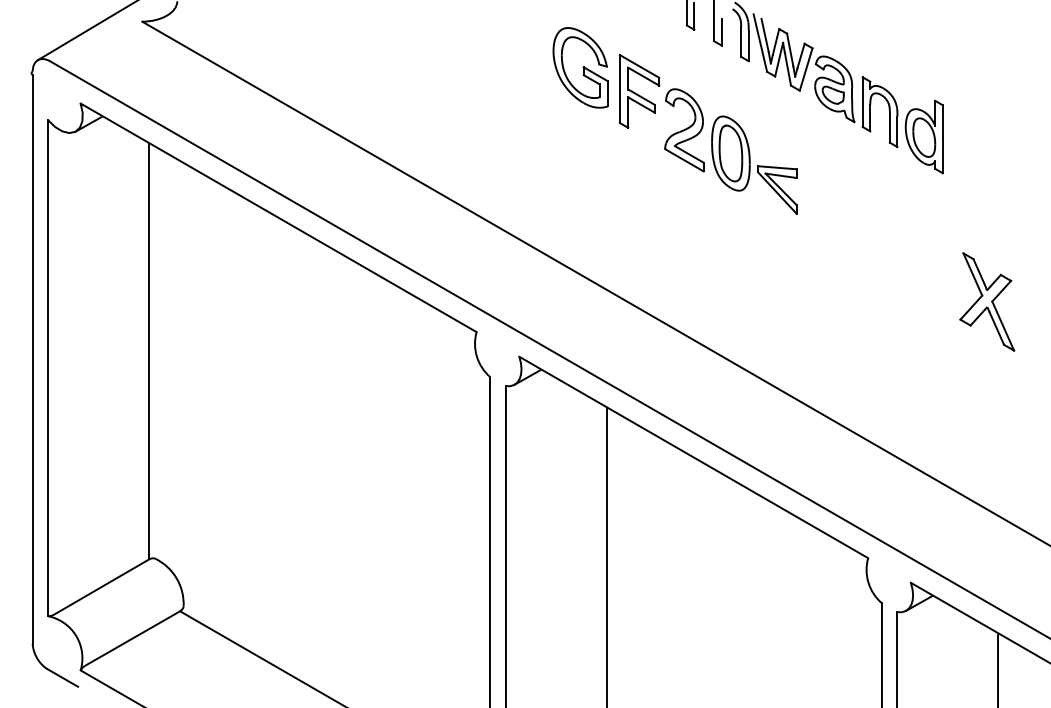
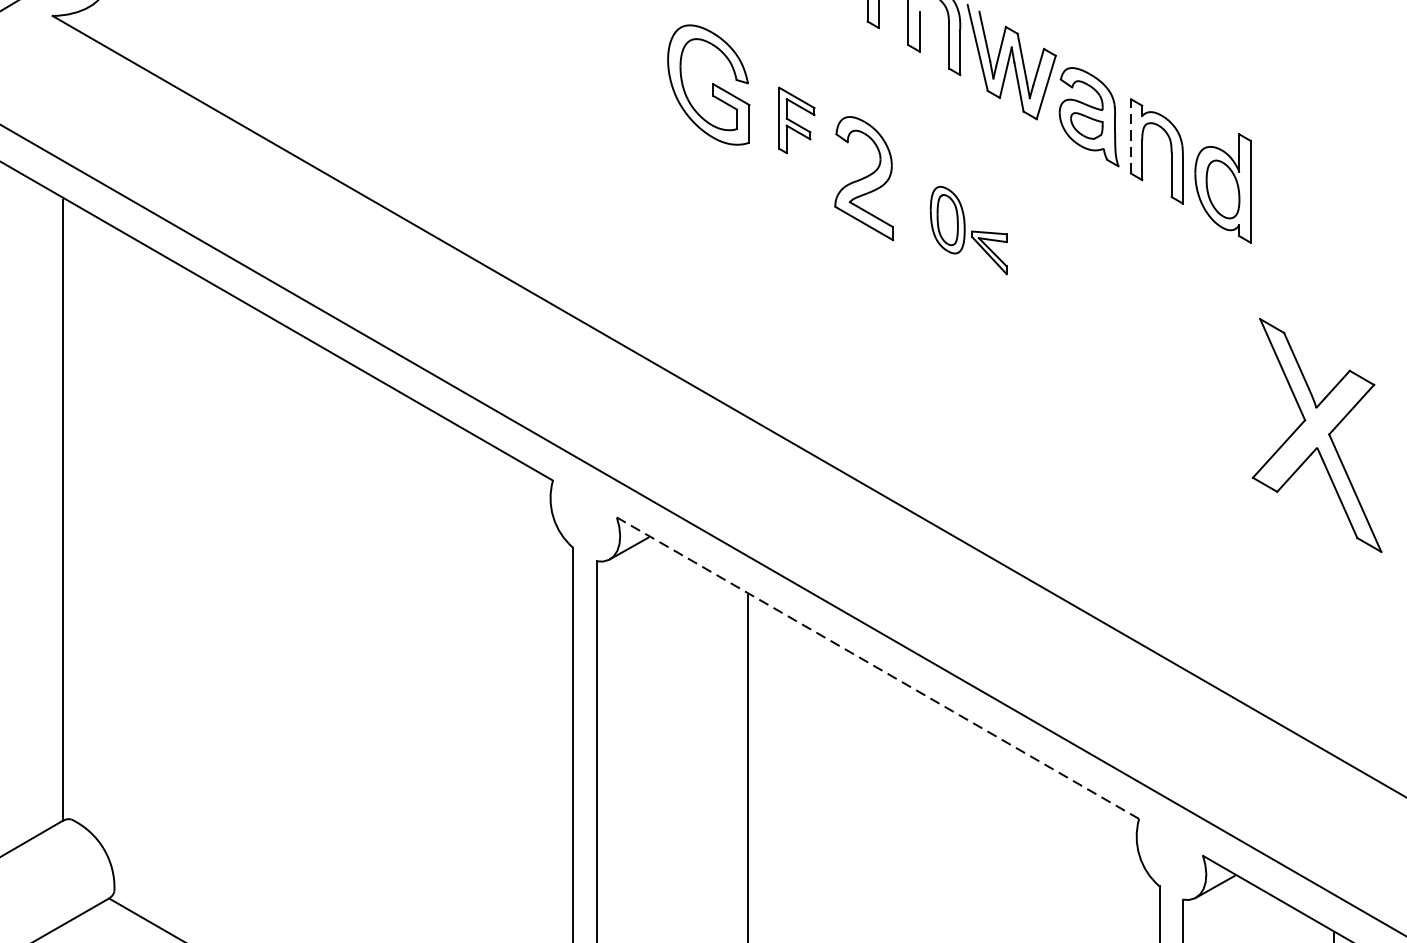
part: (639, 91) -> (796, 120), size x0.6
line: (862, 102) -> (1130, 136), solid -> dashed
part: (754, 164) -> (968, 229), size x0.6
part: (987, 301) -> (1317, 434), size x1.6
line: (693, 457) -> (877, 668), solid -> dashed

